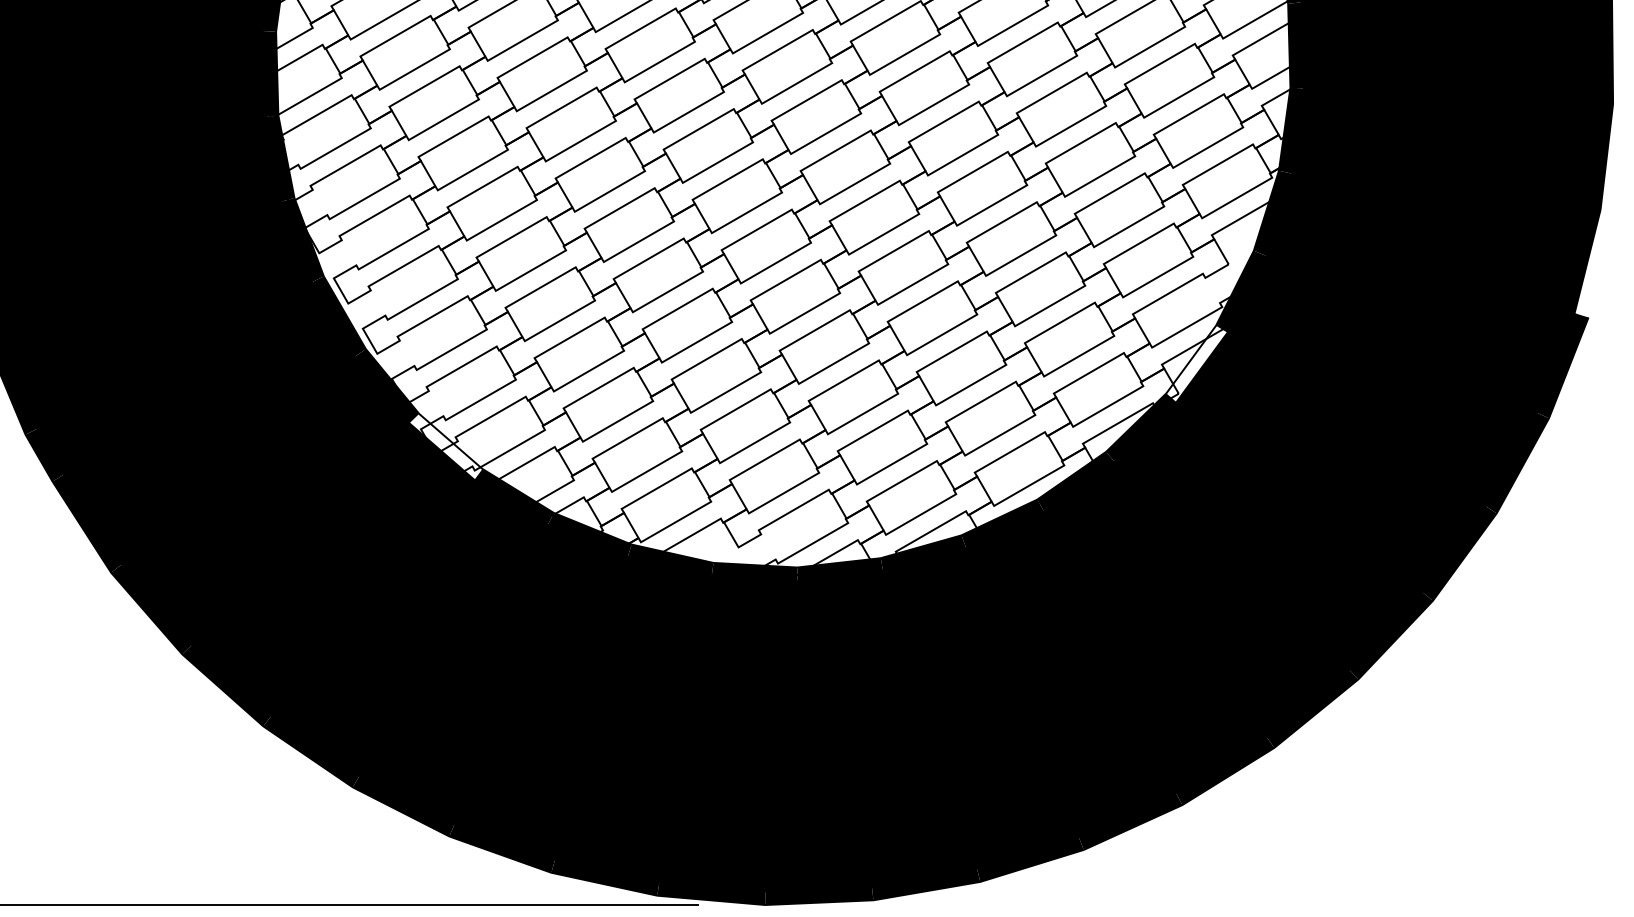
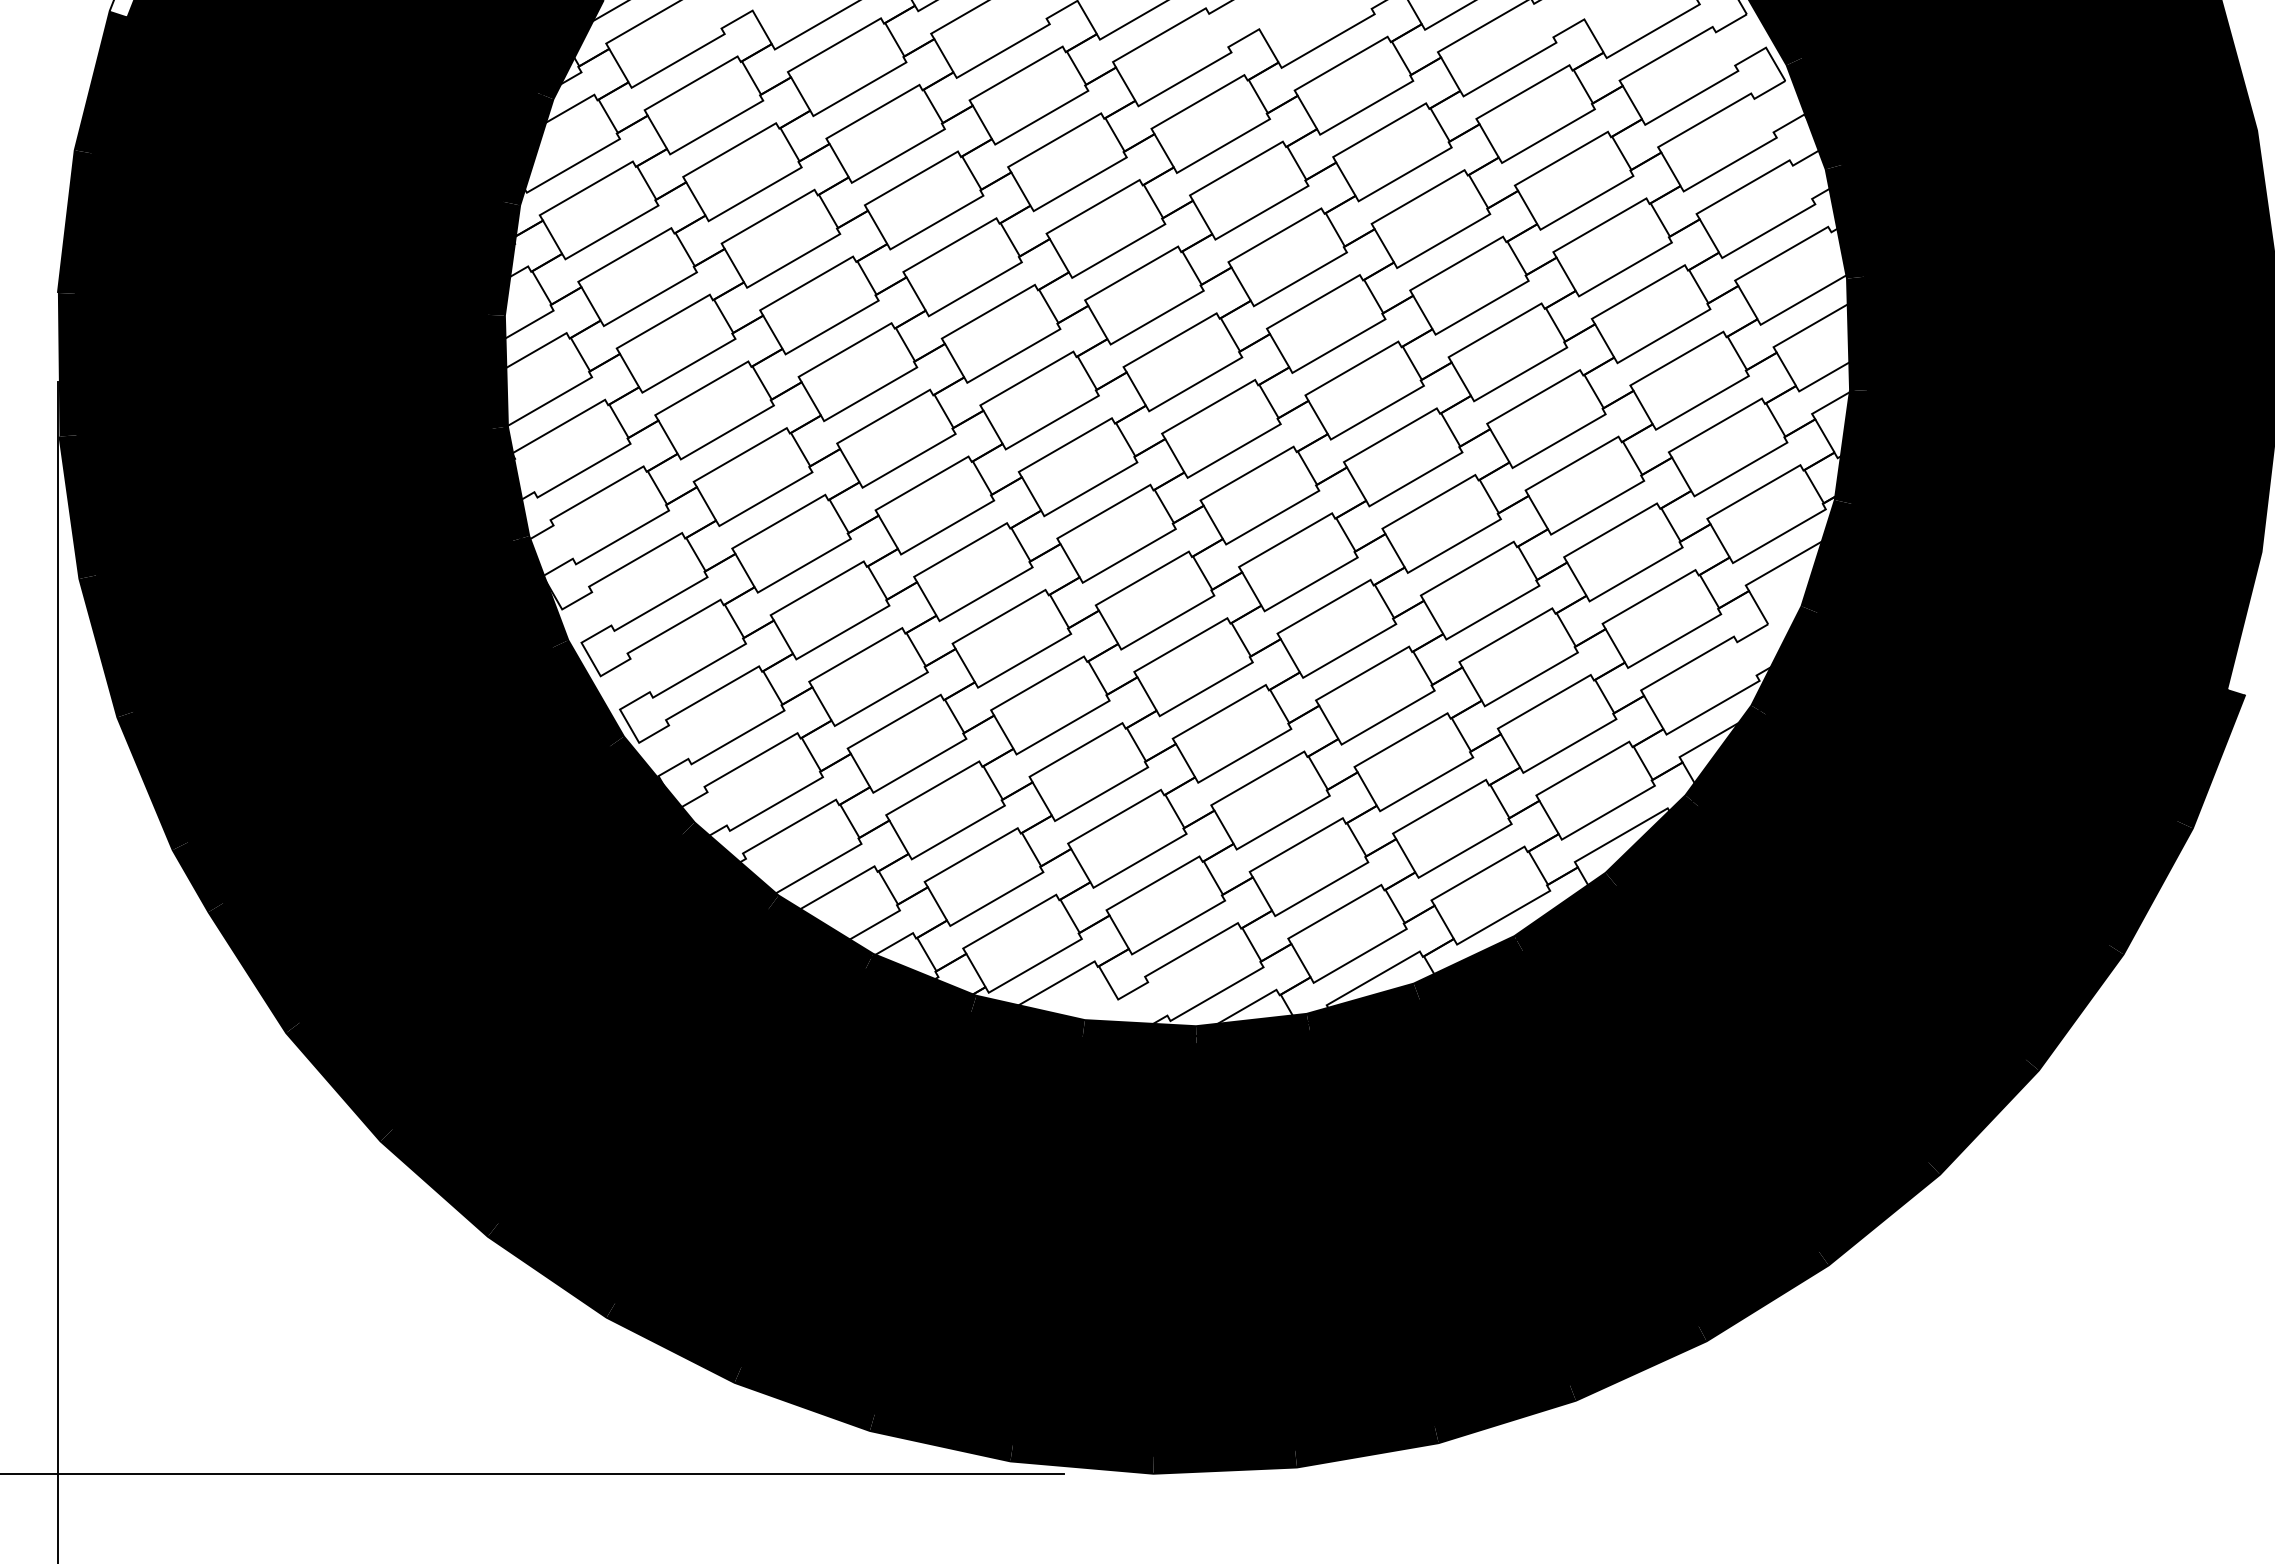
fill: (1196, 363) -> (1725, 755), added
fill: (445, 447) -> (729, 866), added

